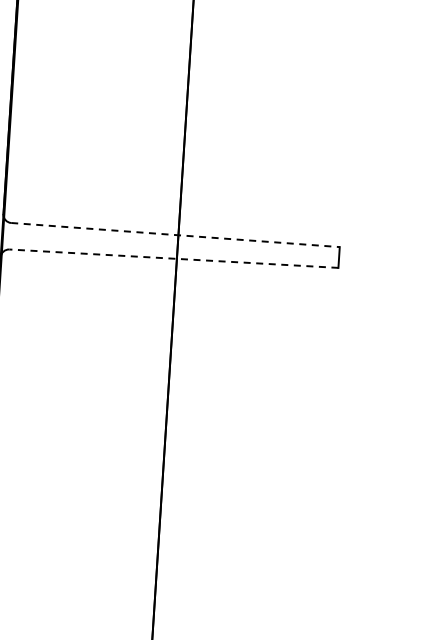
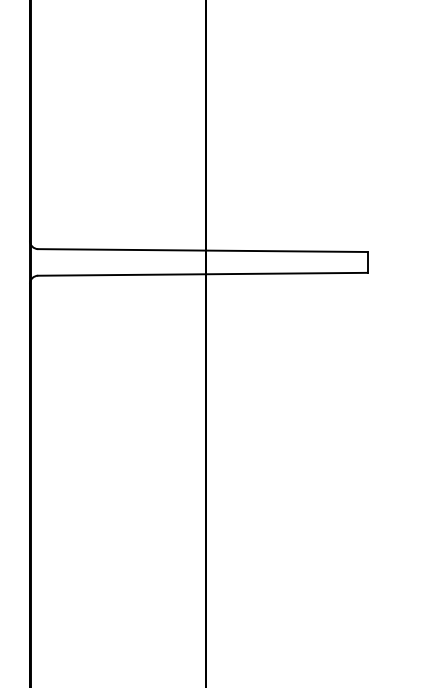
line: (175, 234) -> (202, 250), dashed -> solid
line: (173, 258) -> (202, 274), dashed -> solid

